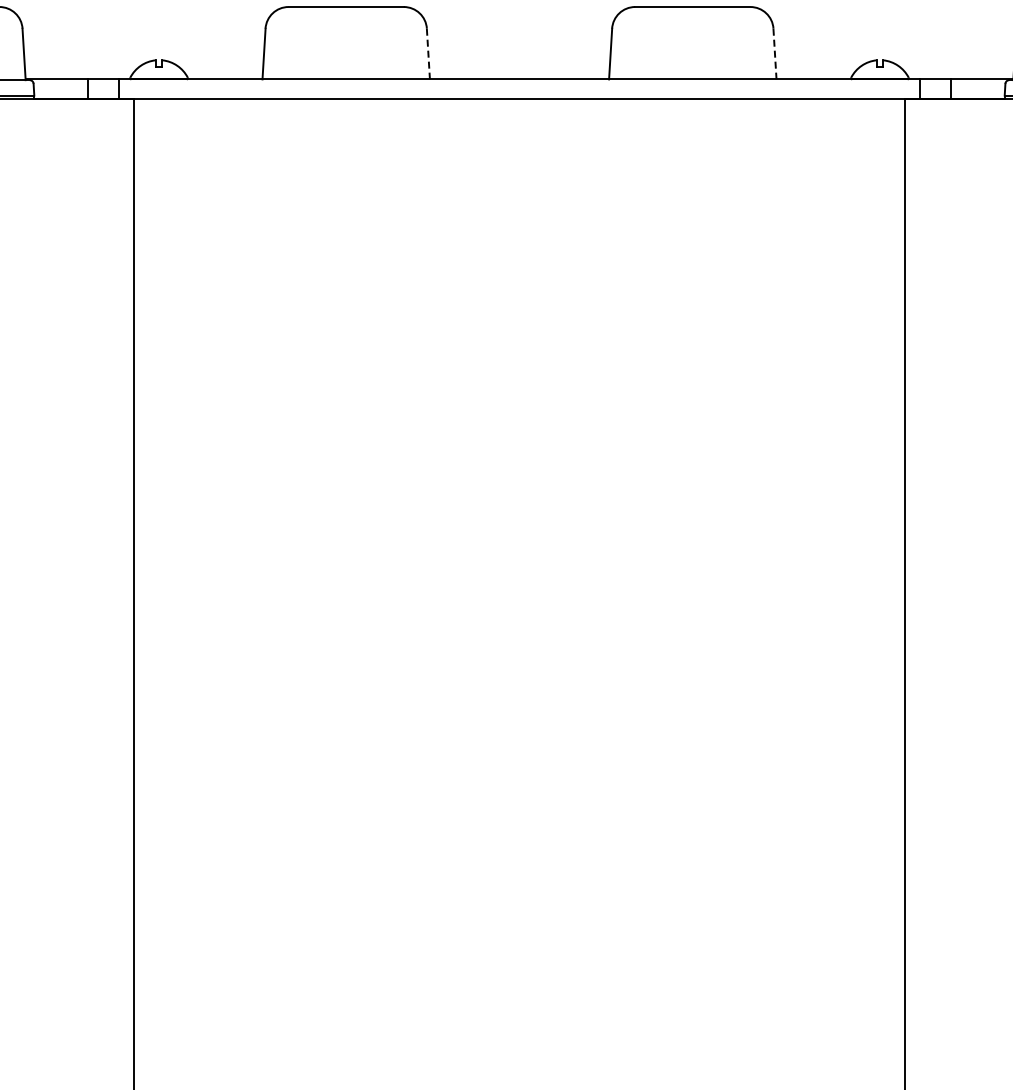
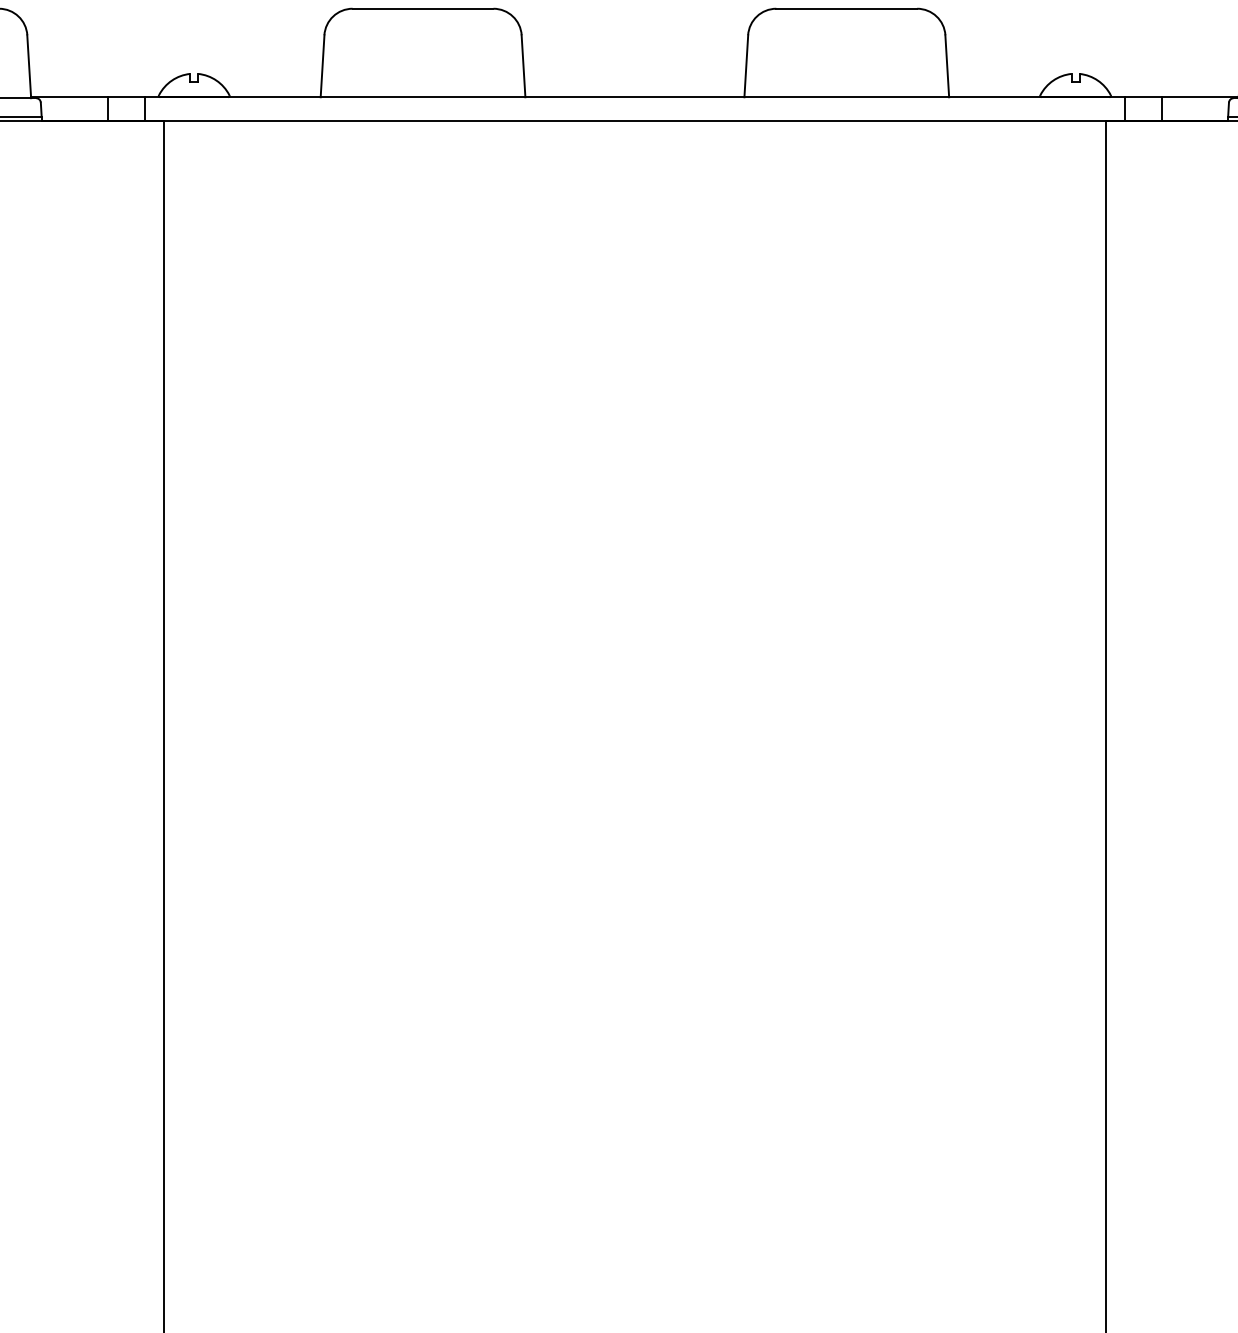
line: (428, 54) -> (523, 66), dashed -> solid
line: (775, 54) -> (947, 66), dashed -> solid

